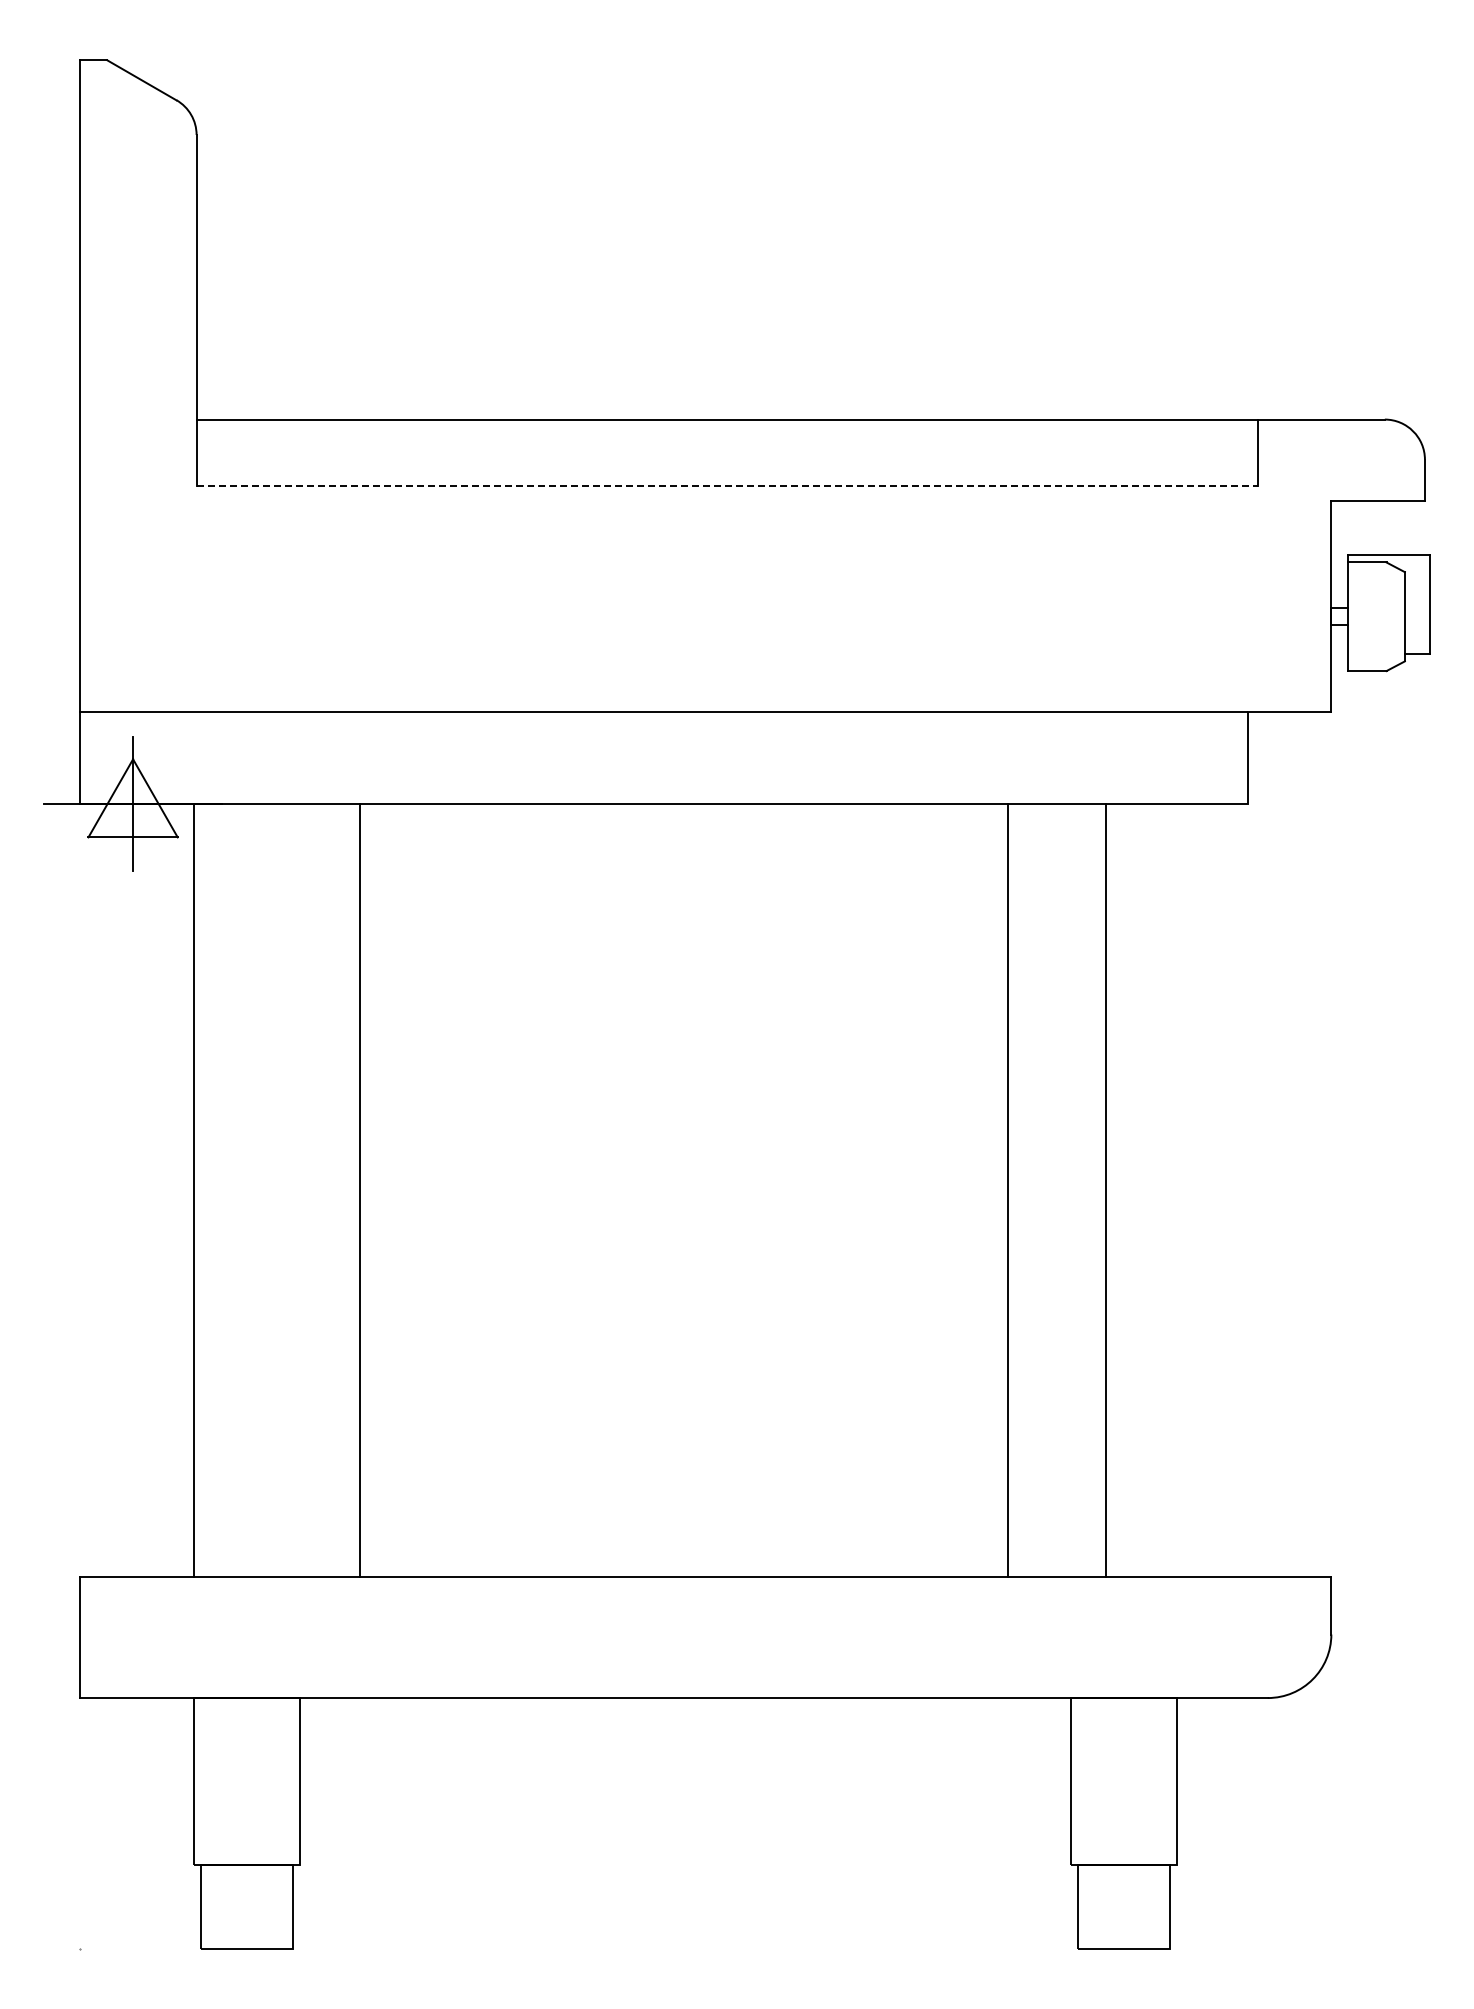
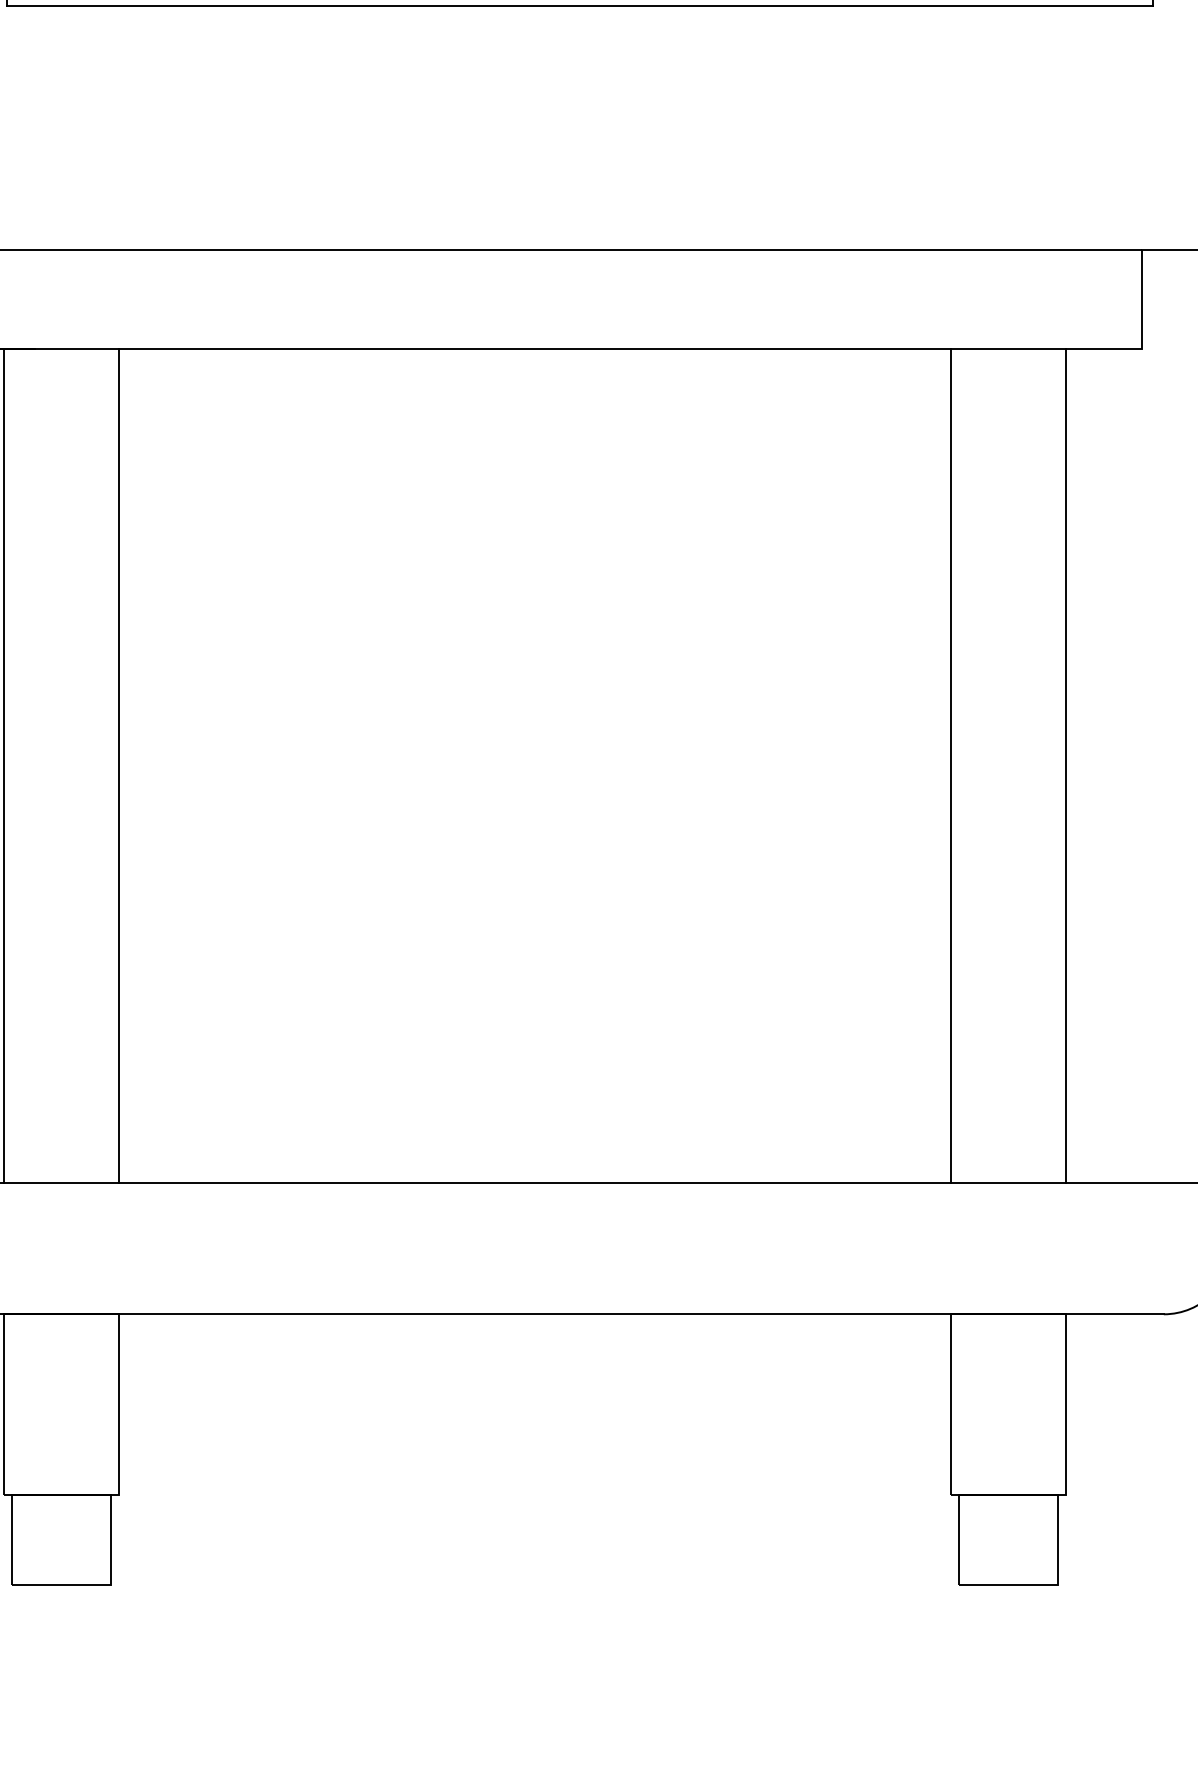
line: (727, 486) -> (580, 6), dashed -> solid
line: (359, 1189) -> (118, 765), moved
line: (1007, 1189) -> (950, 765), moved
line: (1106, 1189) -> (1066, 765), moved

